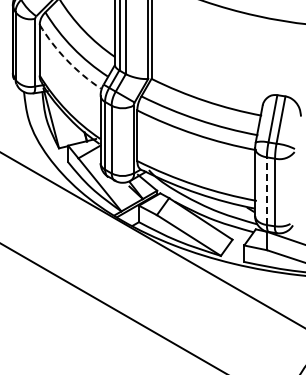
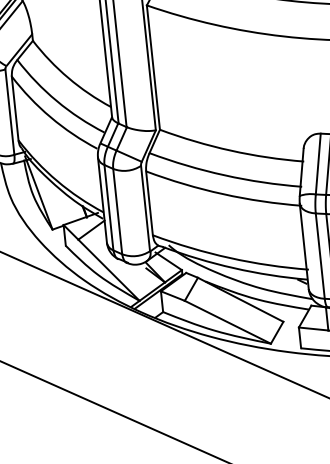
arc: (66, 60) -> (50, 117), dashed -> solid
line: (266, 191) -> (319, 256), dashed -> solid

